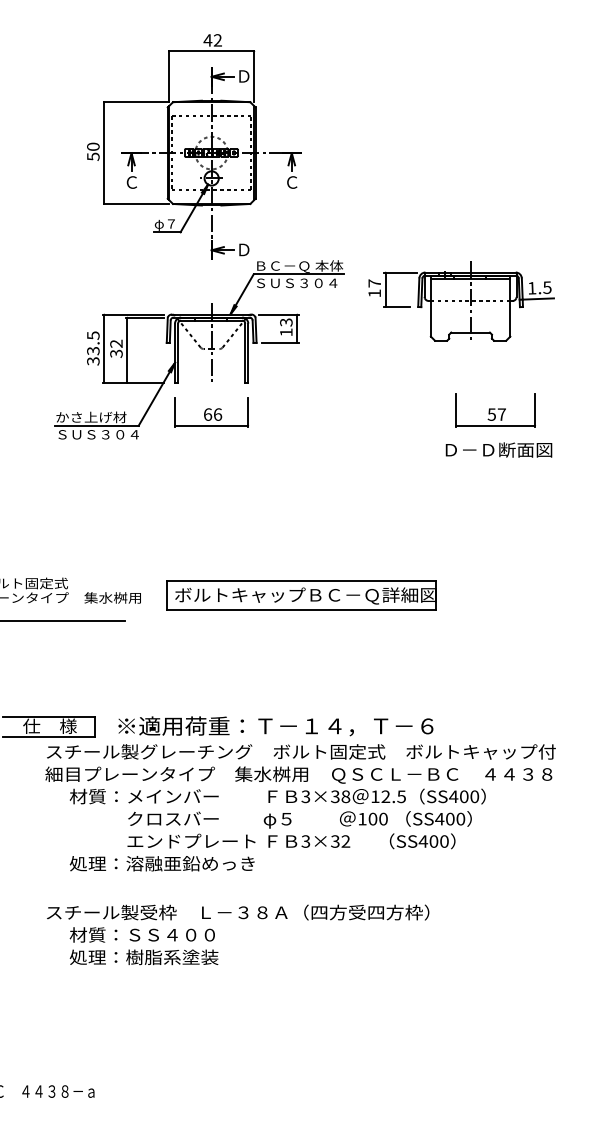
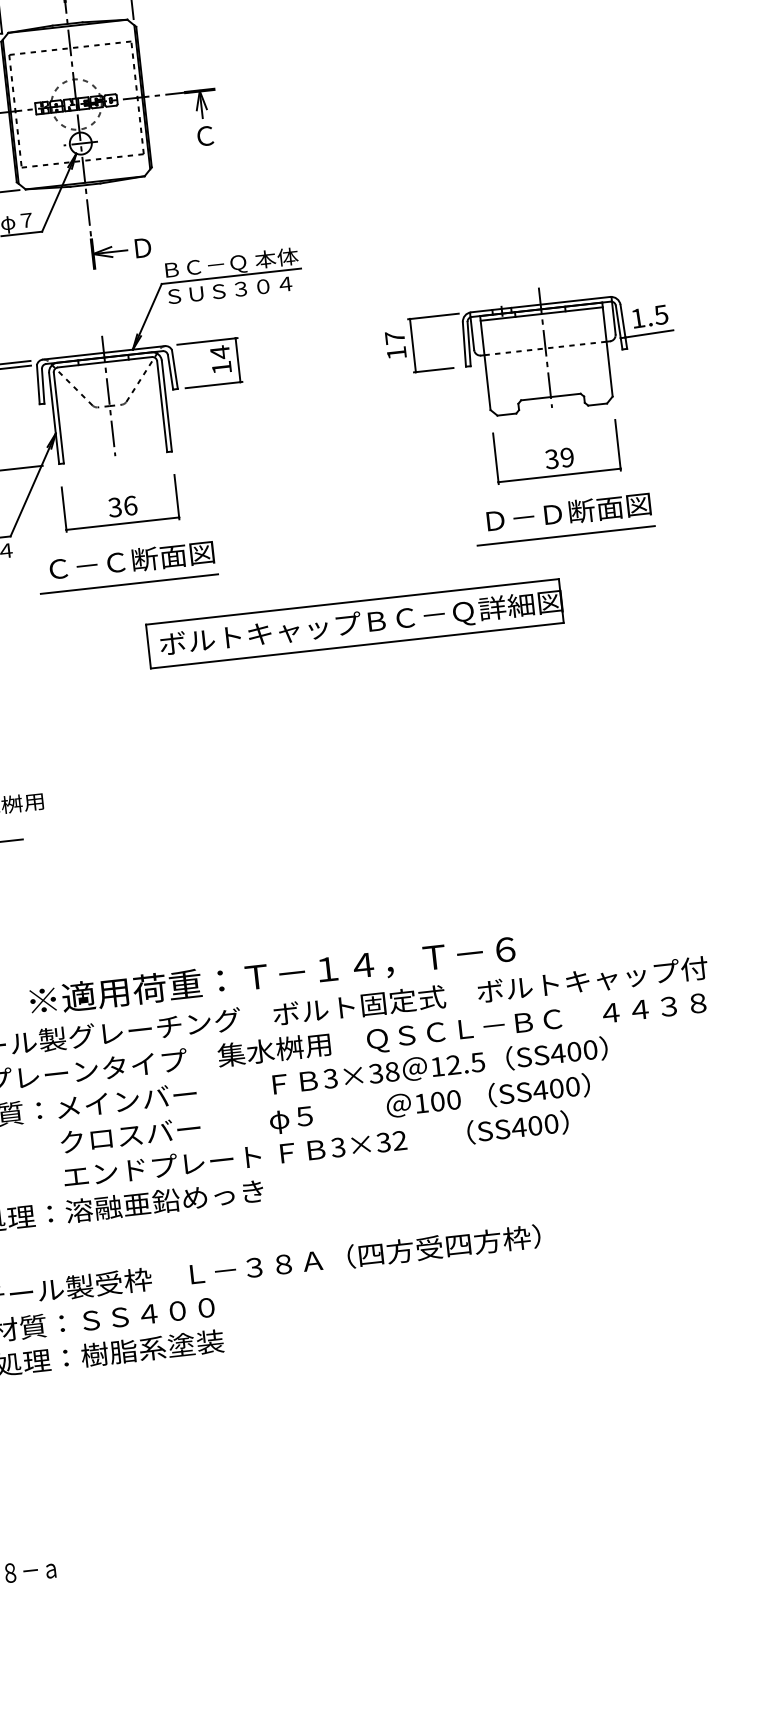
part: (461, 301) -> (531, 350), moved
text: (286, 322) -> (220, 352), 13 -> 14
text: (207, 414) -> (114, 507), 66 -> 36
text: (496, 414) -> (559, 458), 57 -> 39
part: (211, 453) -> (127, 566), added
line: (495, 464) -> (566, 535), added
part: (301, 595) -> (354, 624), moved

